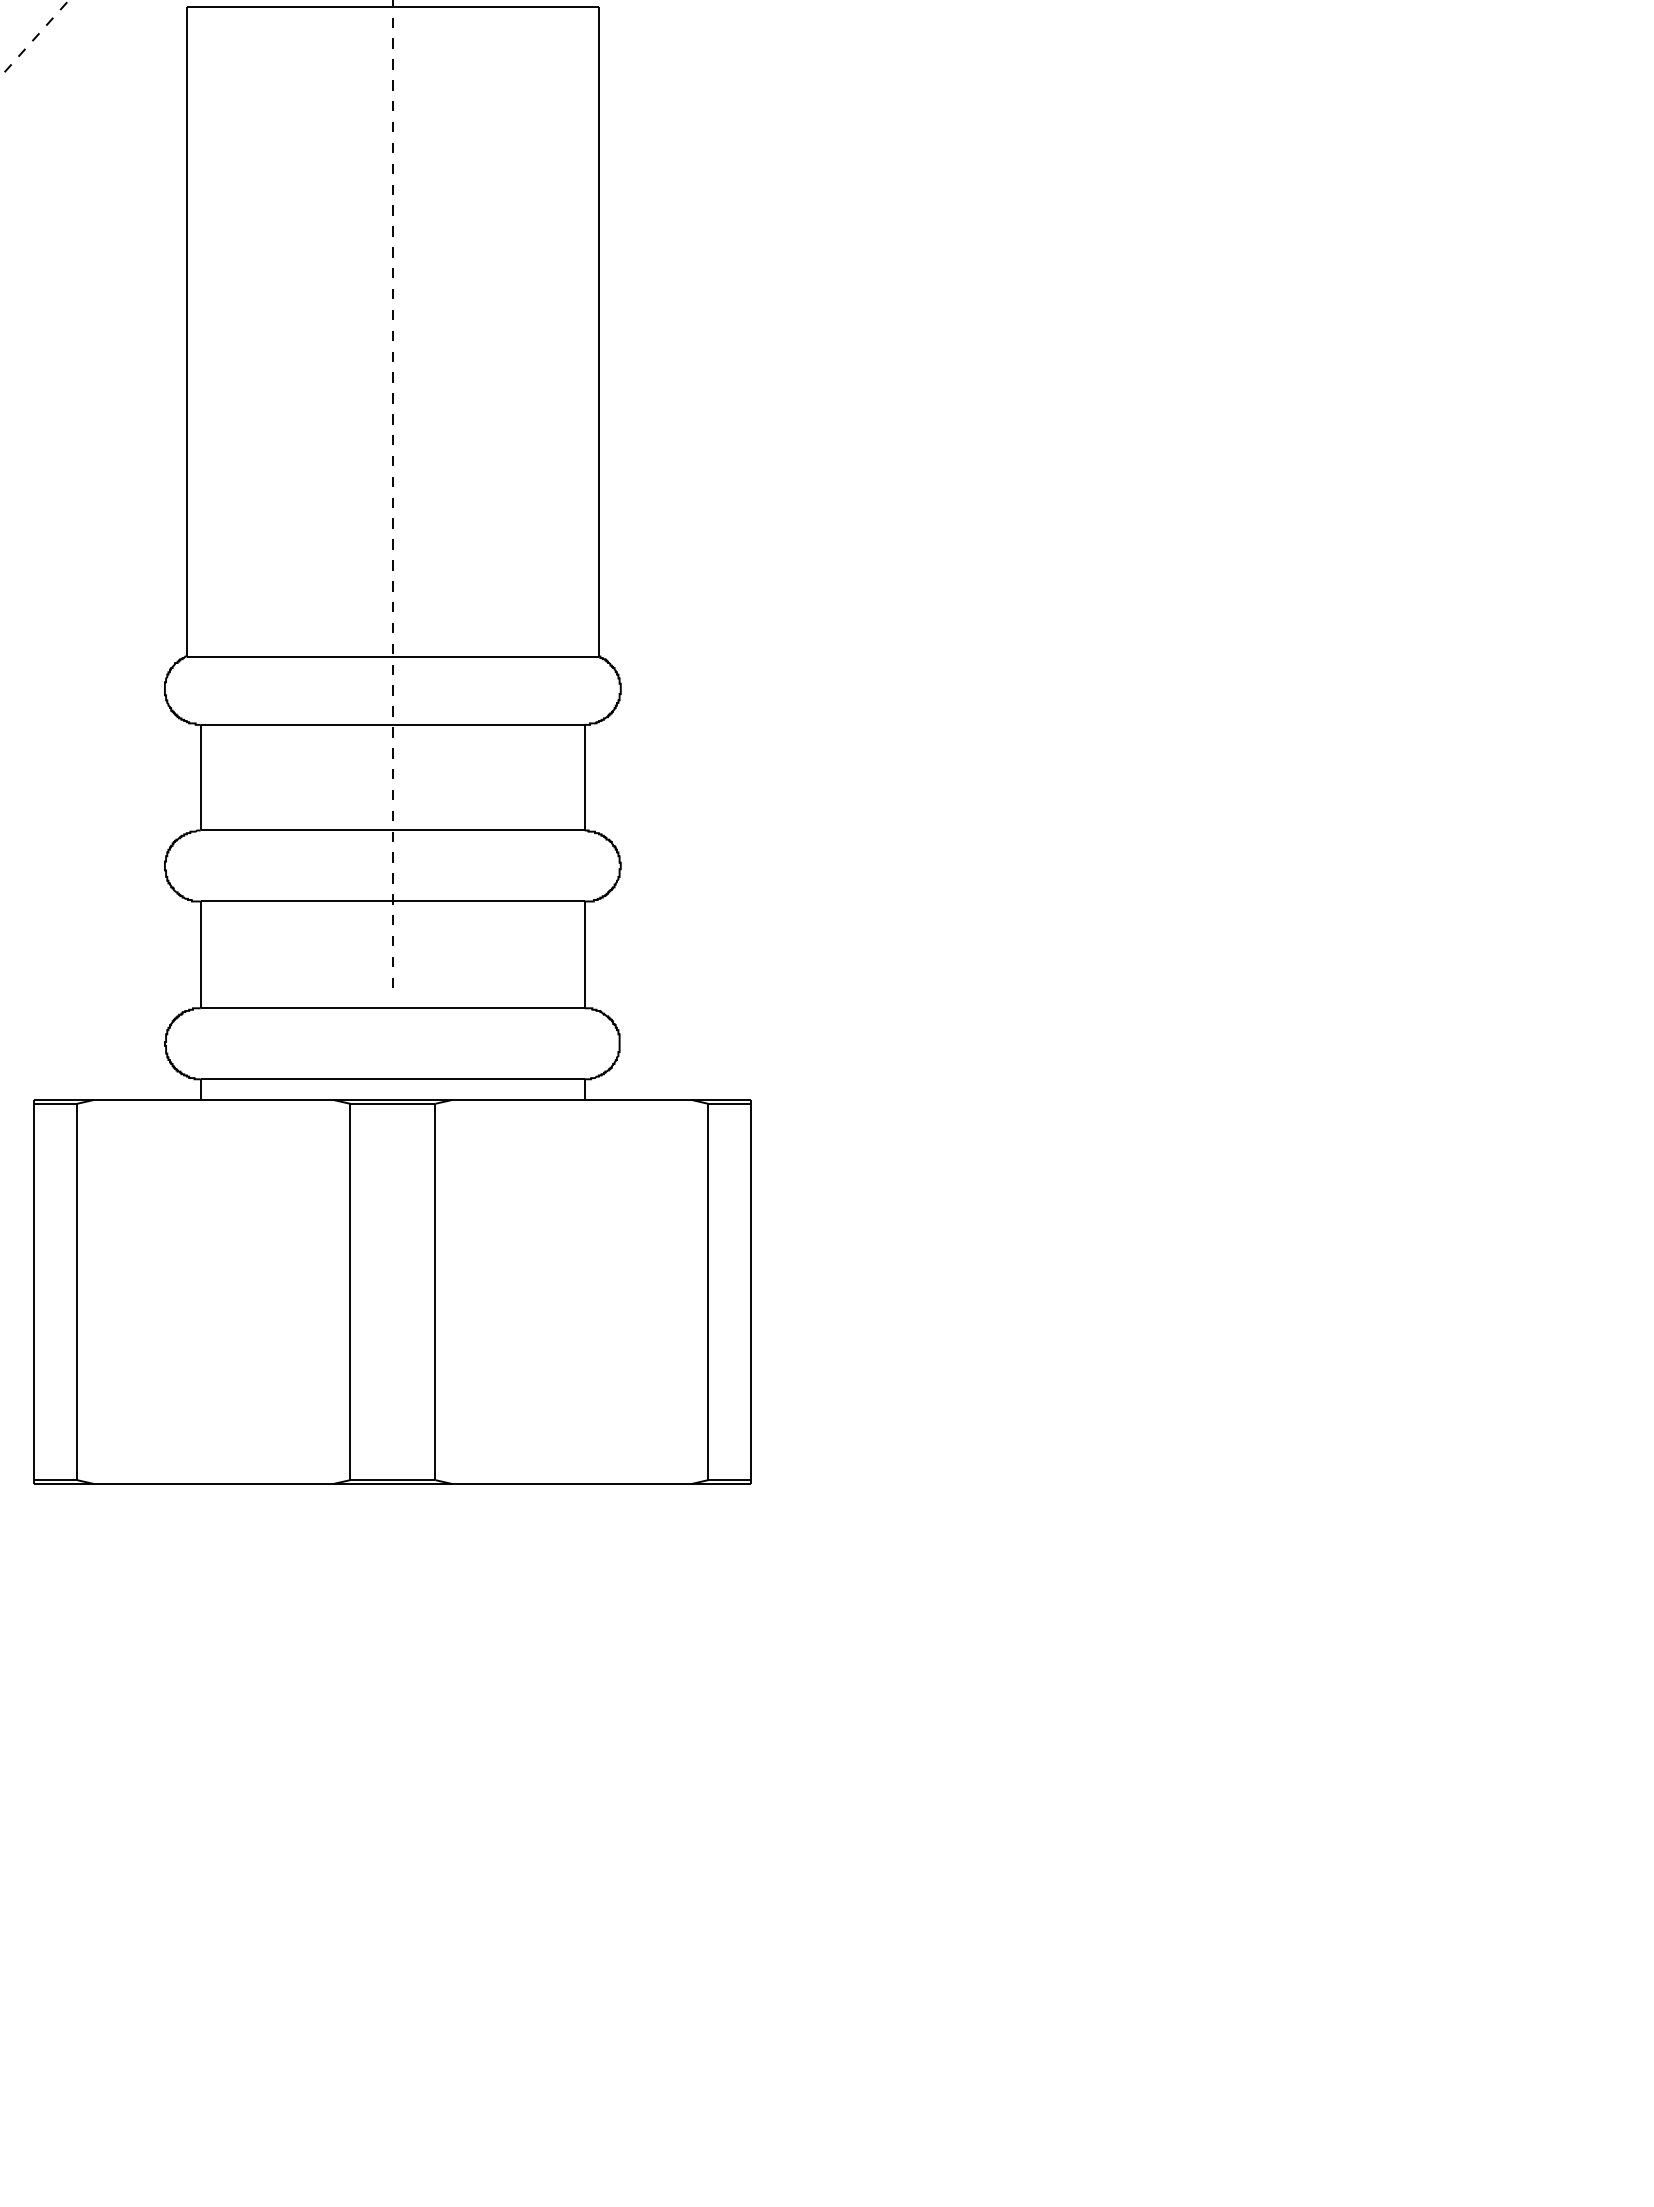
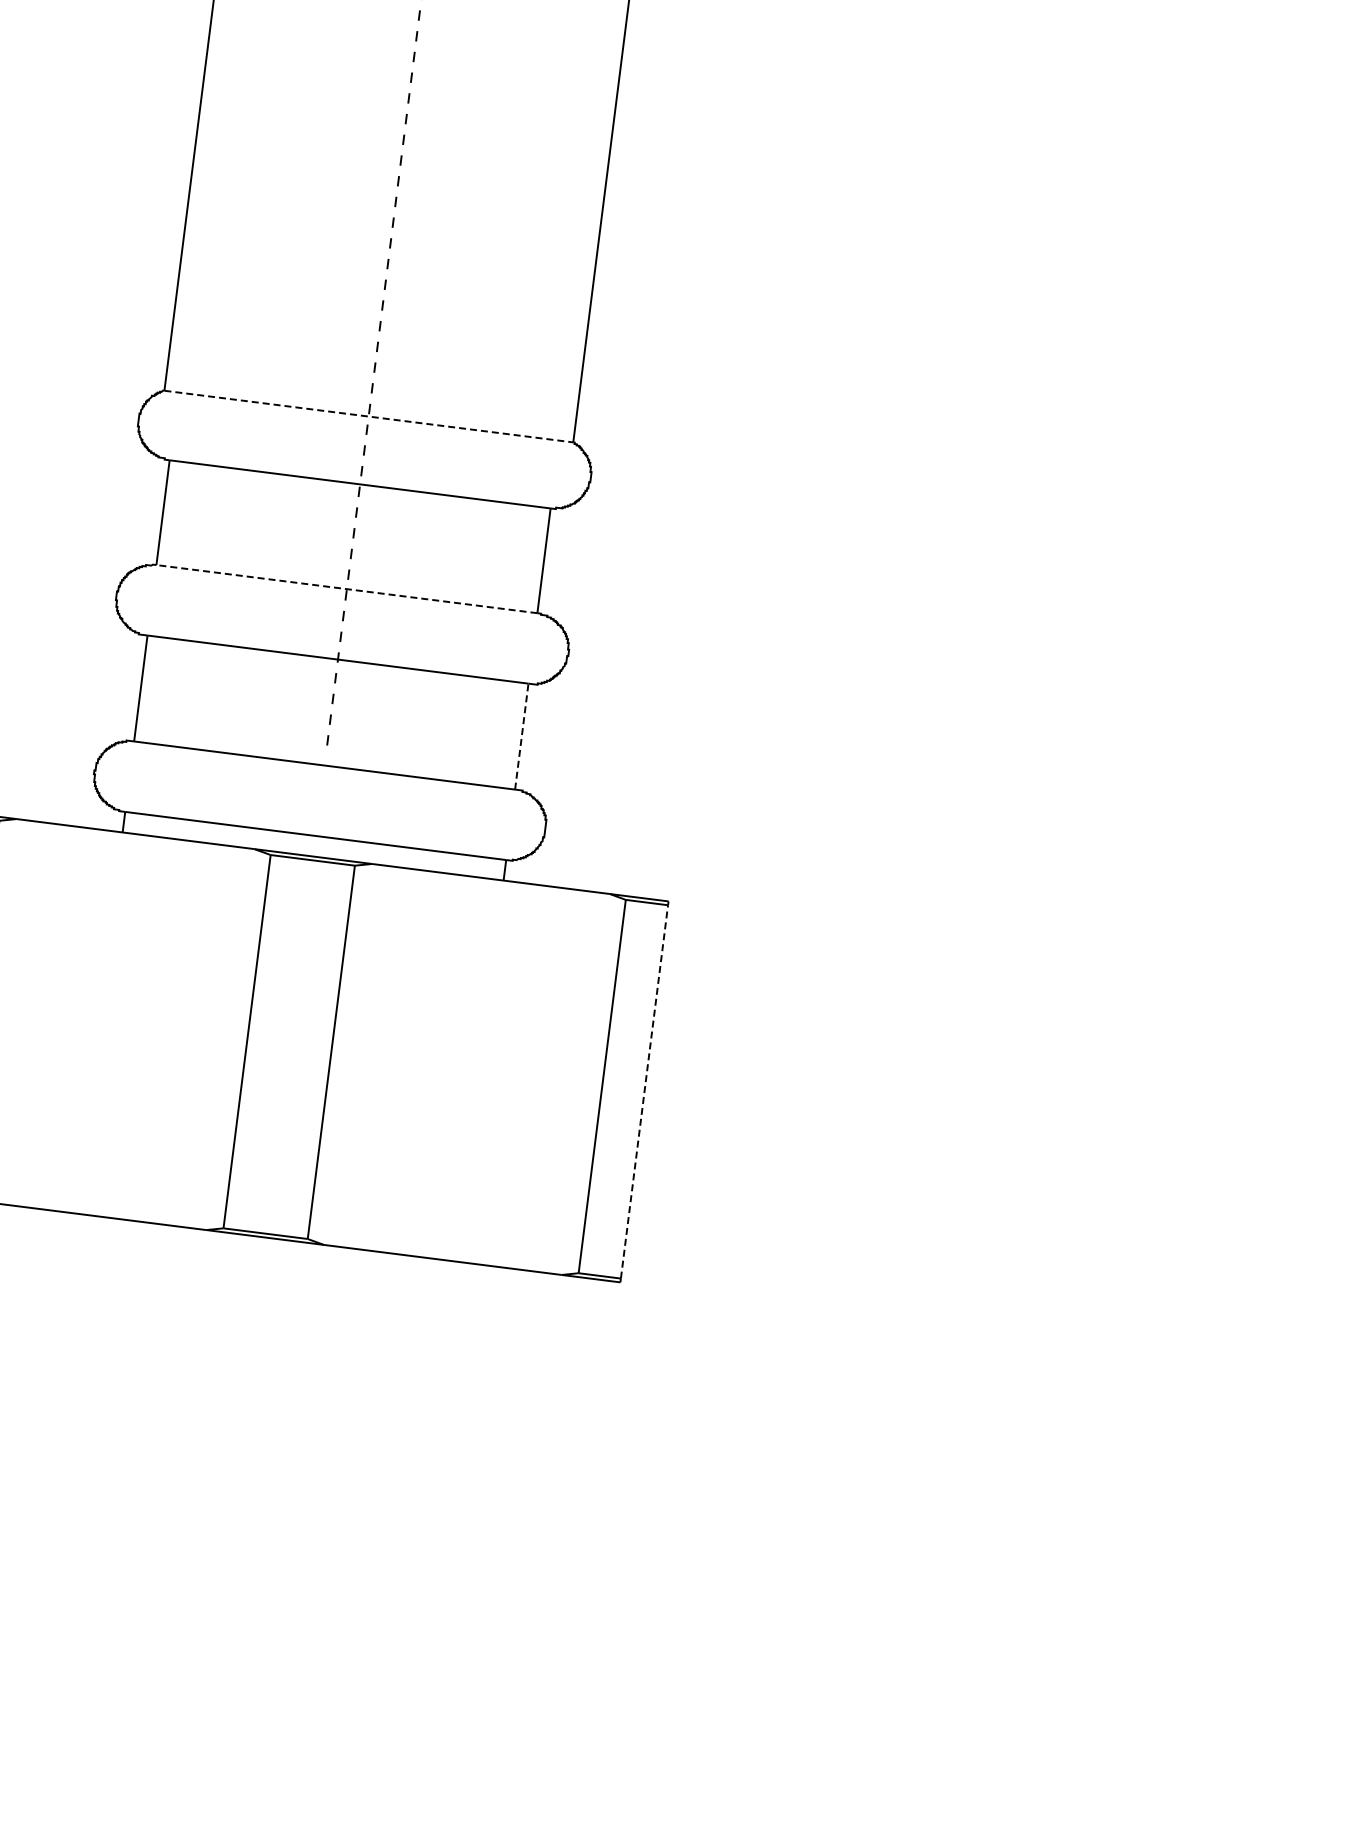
line: (393, 656) -> (369, 416), solid -> dashed
line: (392, 830) -> (346, 589), solid -> dashed
line: (584, 954) -> (521, 736), solid -> dashed
line: (750, 1291) -> (644, 1091), solid -> dashed

